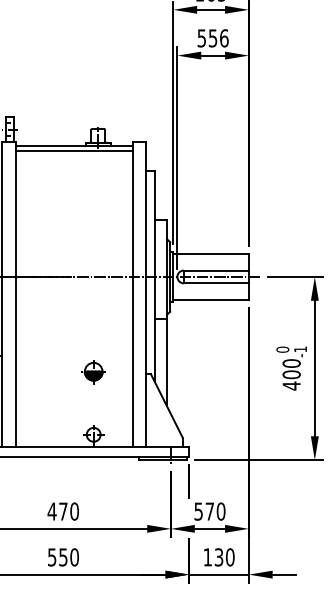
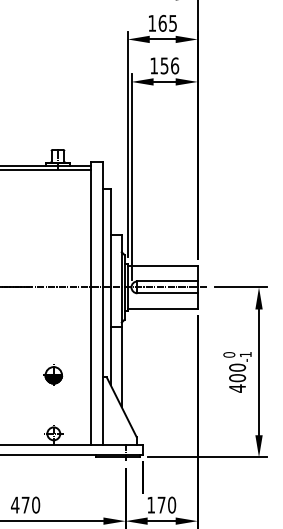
text: (201, 38) -> (153, 66), 556 -> 156
text: (198, 511) -> (151, 505), 570 -> 170

